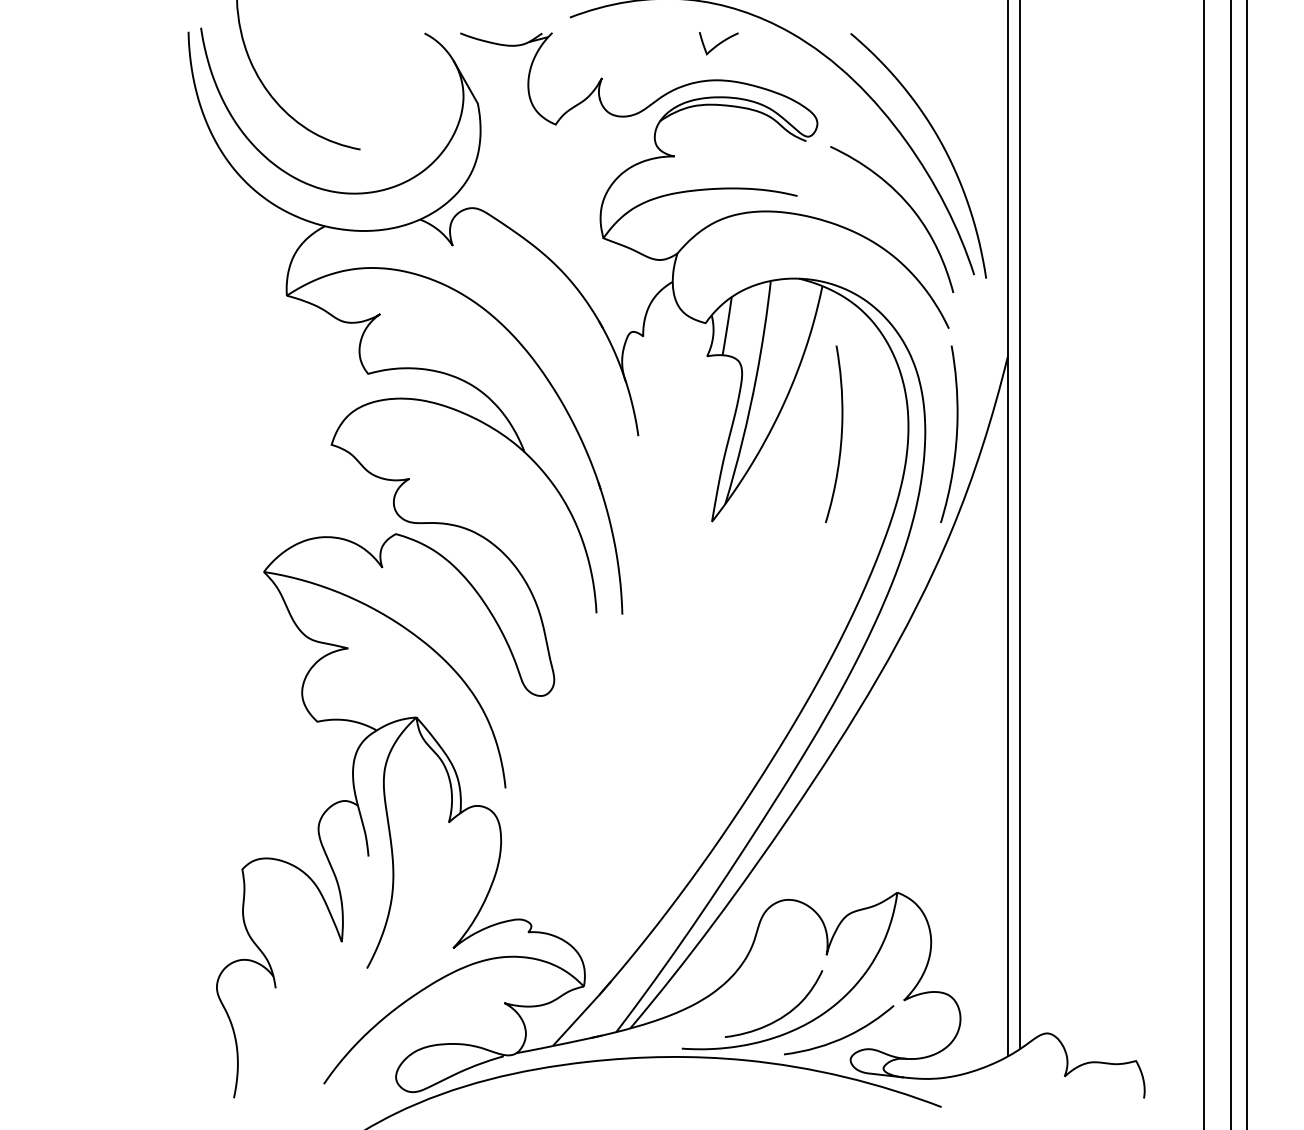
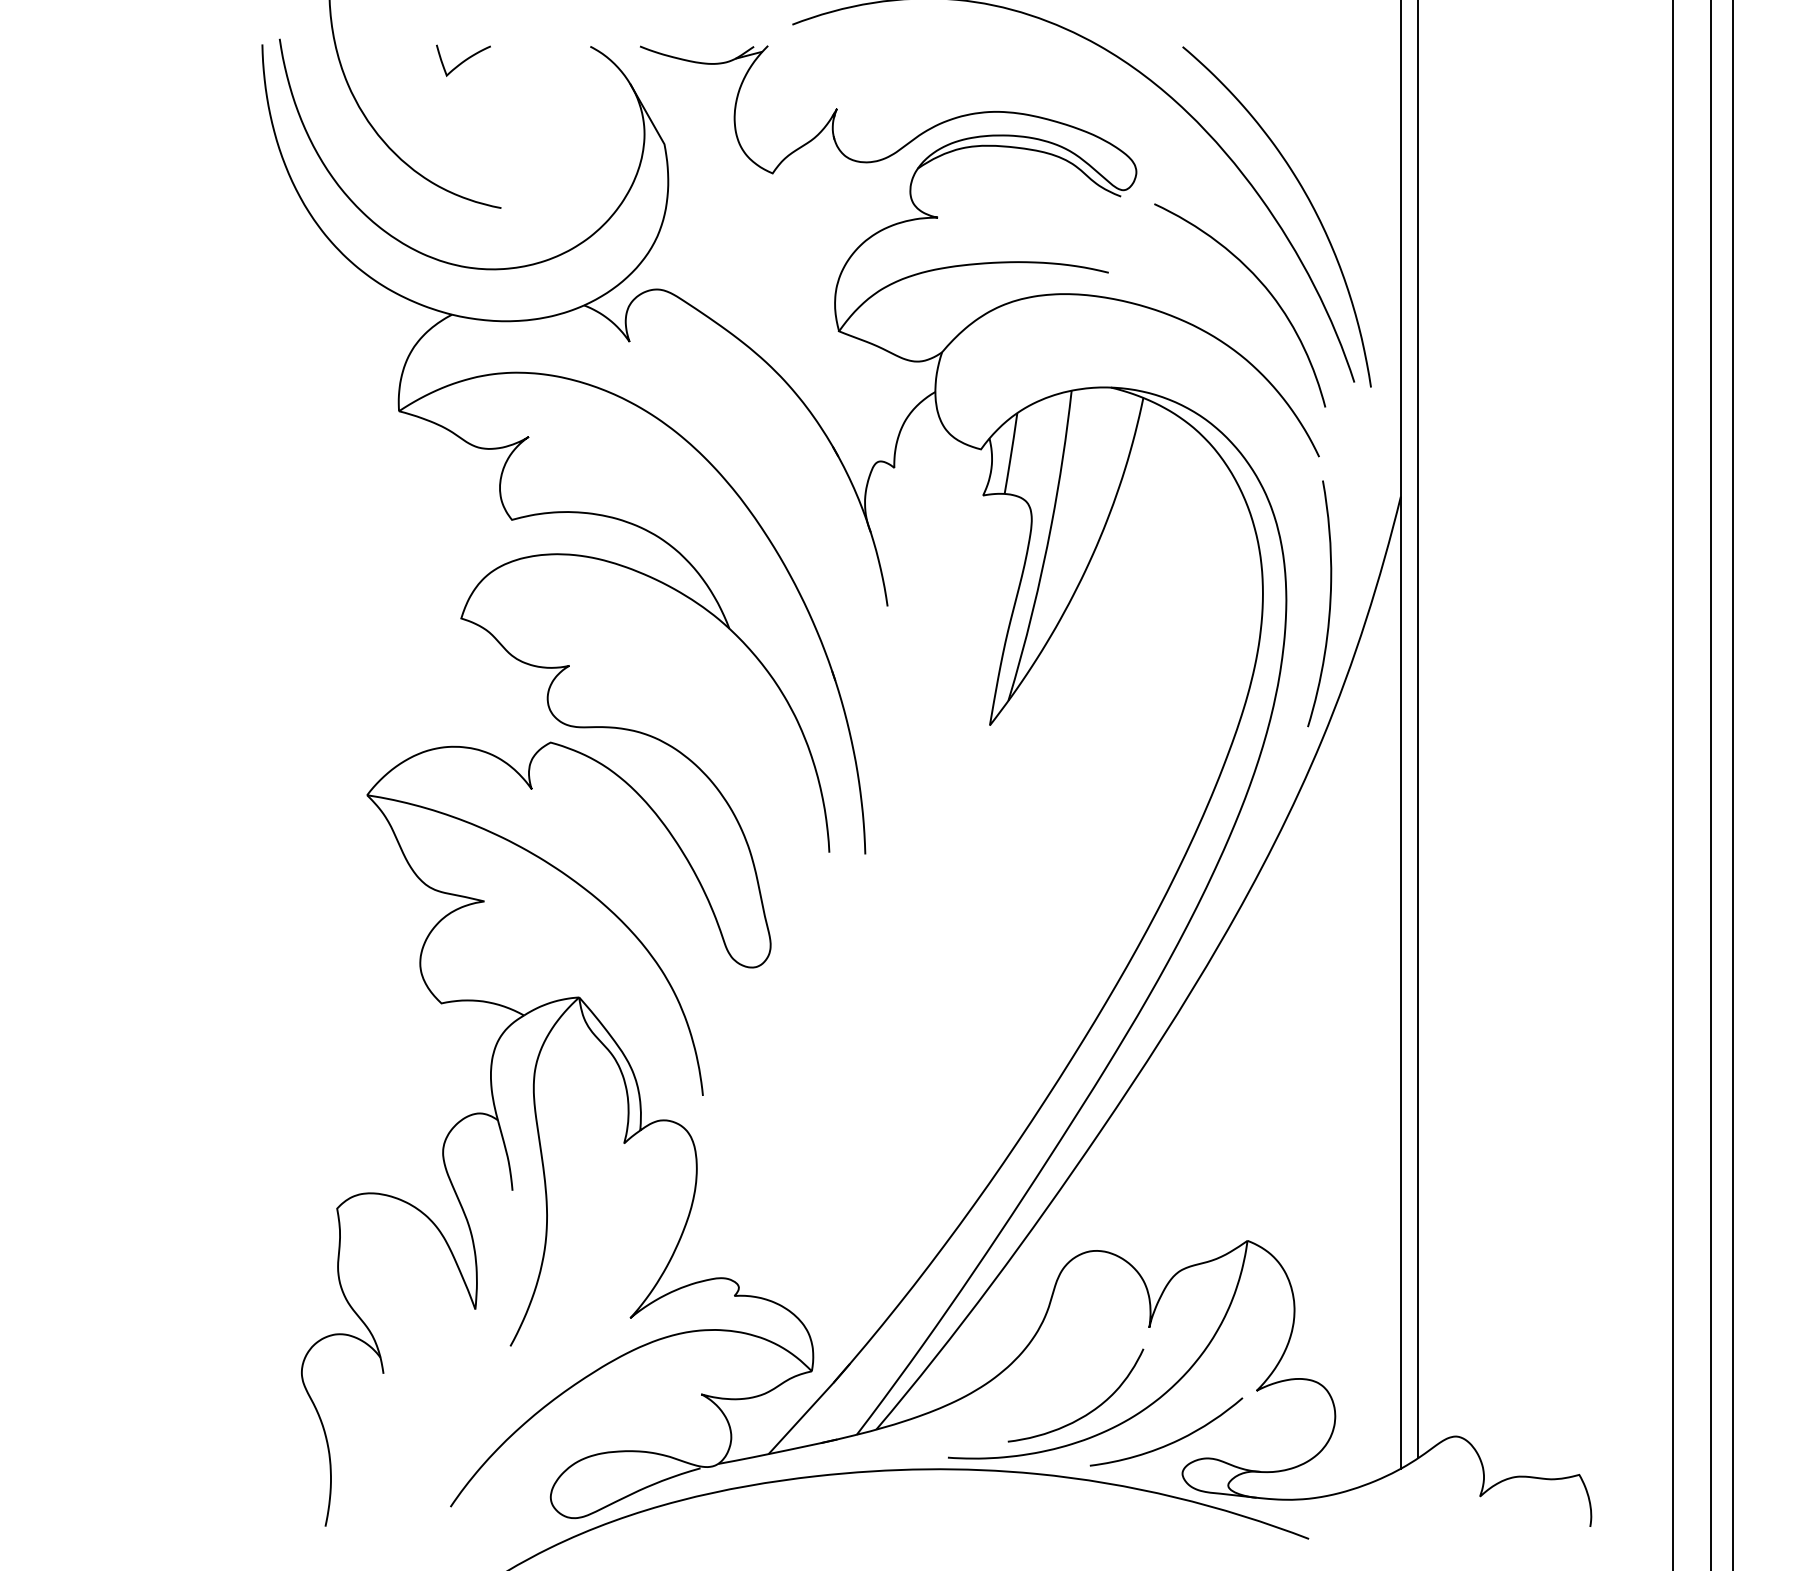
curve: (718, 43) -> (463, 60), moved
curve: (841, 434) -> (1169, 603), removed

